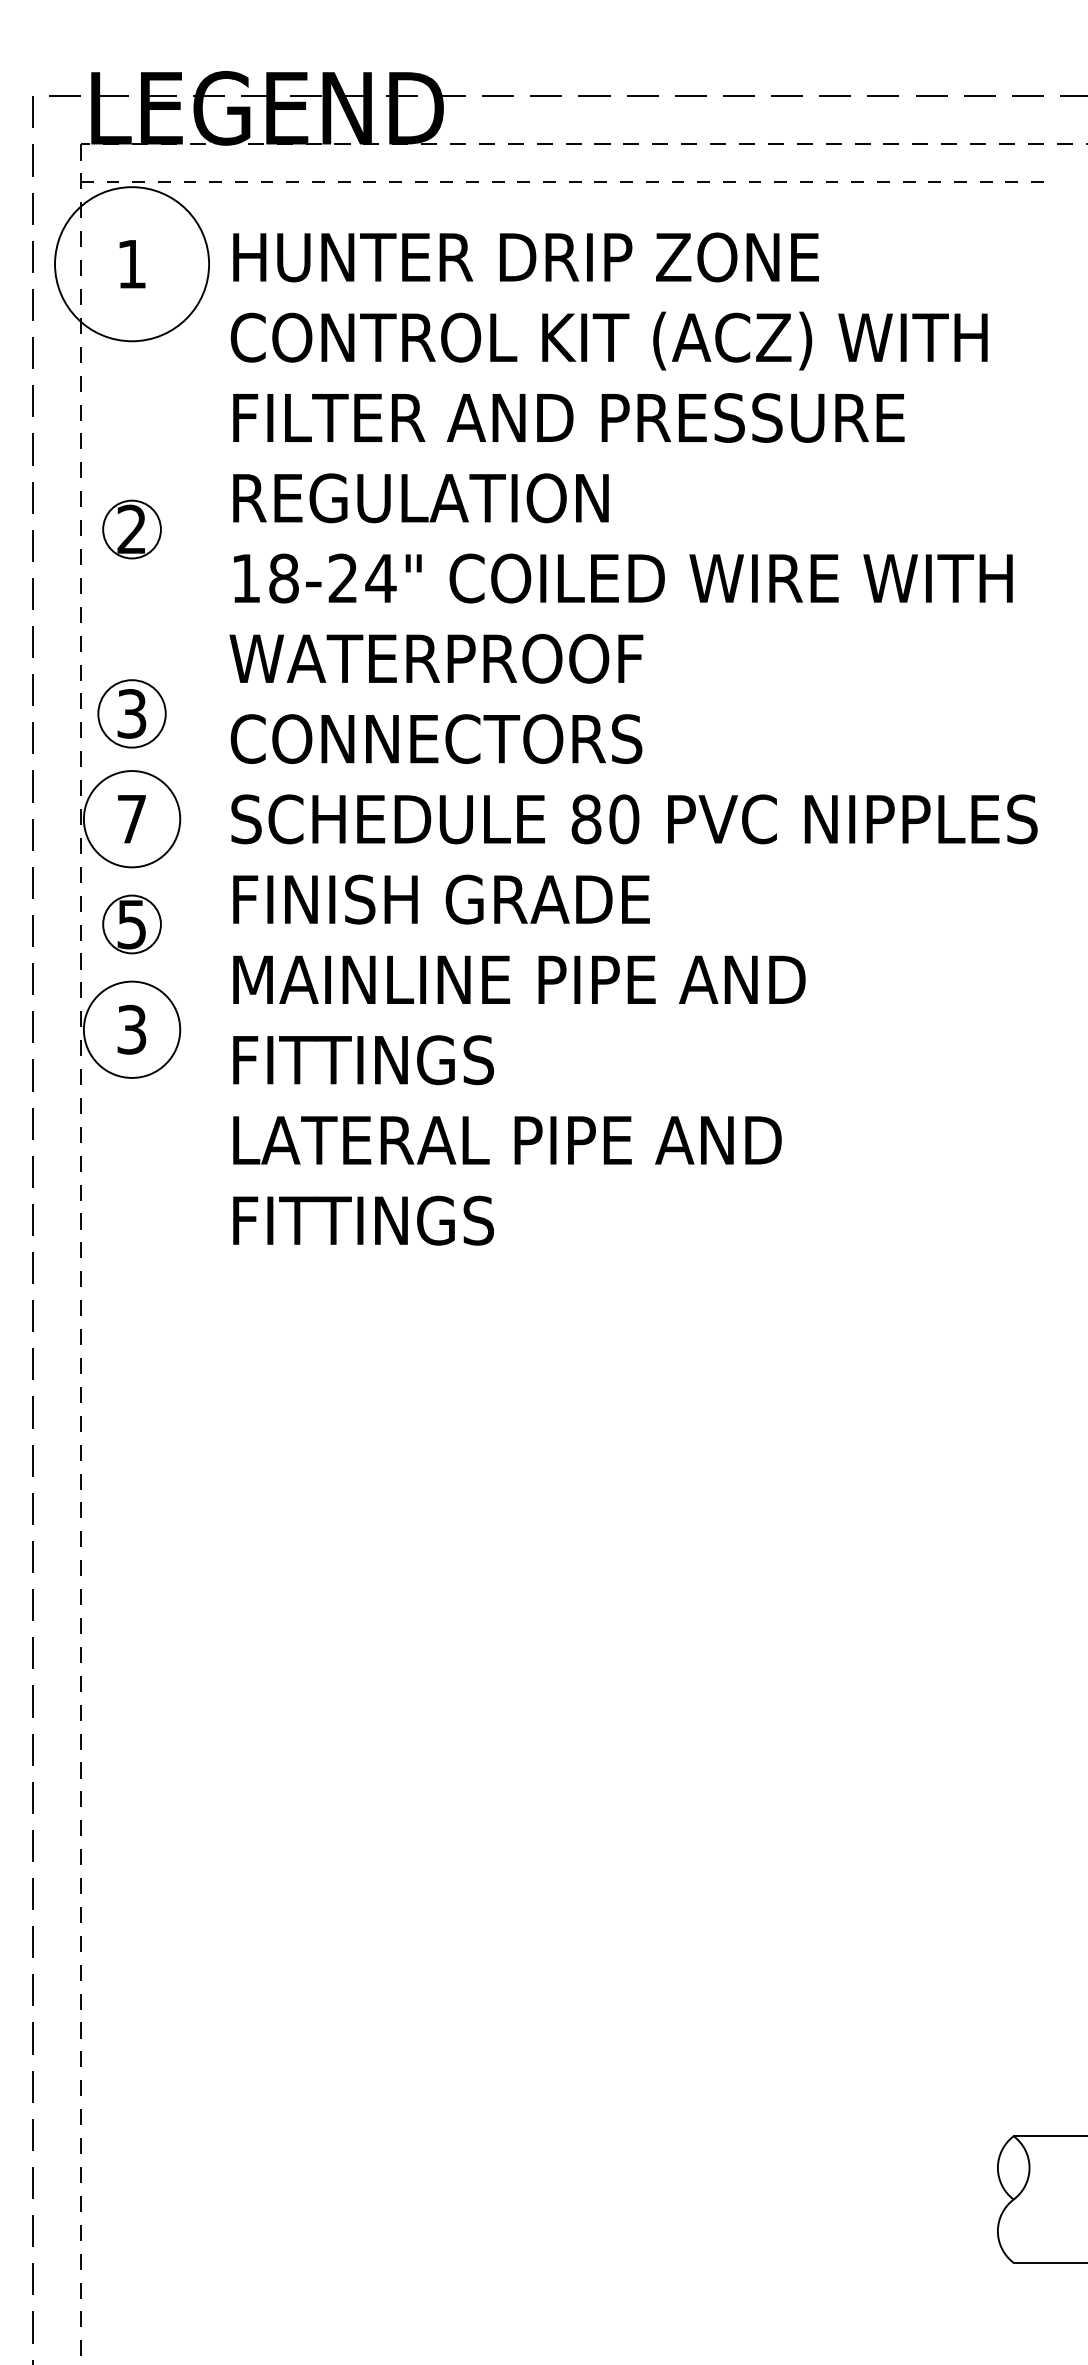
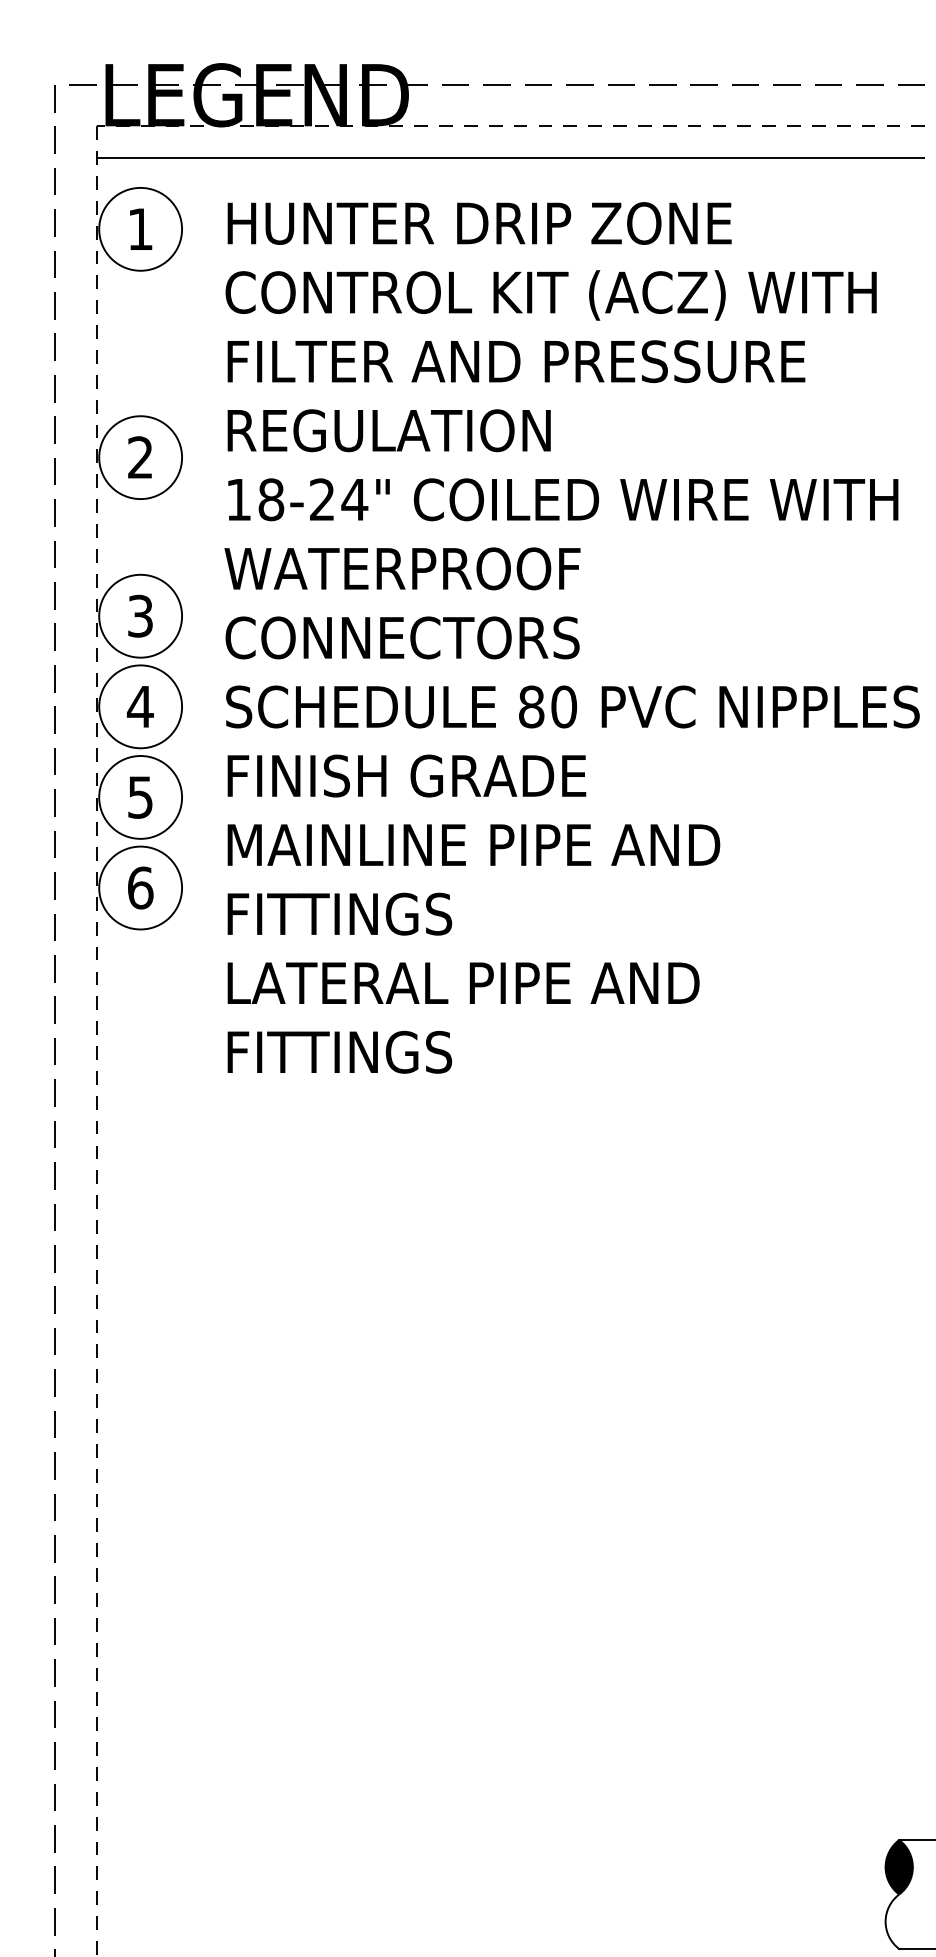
line: (562, 181) -> (510, 158), dashed -> solid
circle: (131, 264) -> (140, 229), size x0.62
circle: (131, 529) -> (140, 457), size x1.67
circle: (131, 713) -> (140, 615), size x1.43
text: (131, 819) -> (140, 707), 7 -> 4
circle: (131, 924) -> (140, 797), size x1.67
text: (132, 1029) -> (141, 887), 3 -> 6
fill: (1013, 2167) -> (899, 1866), added

